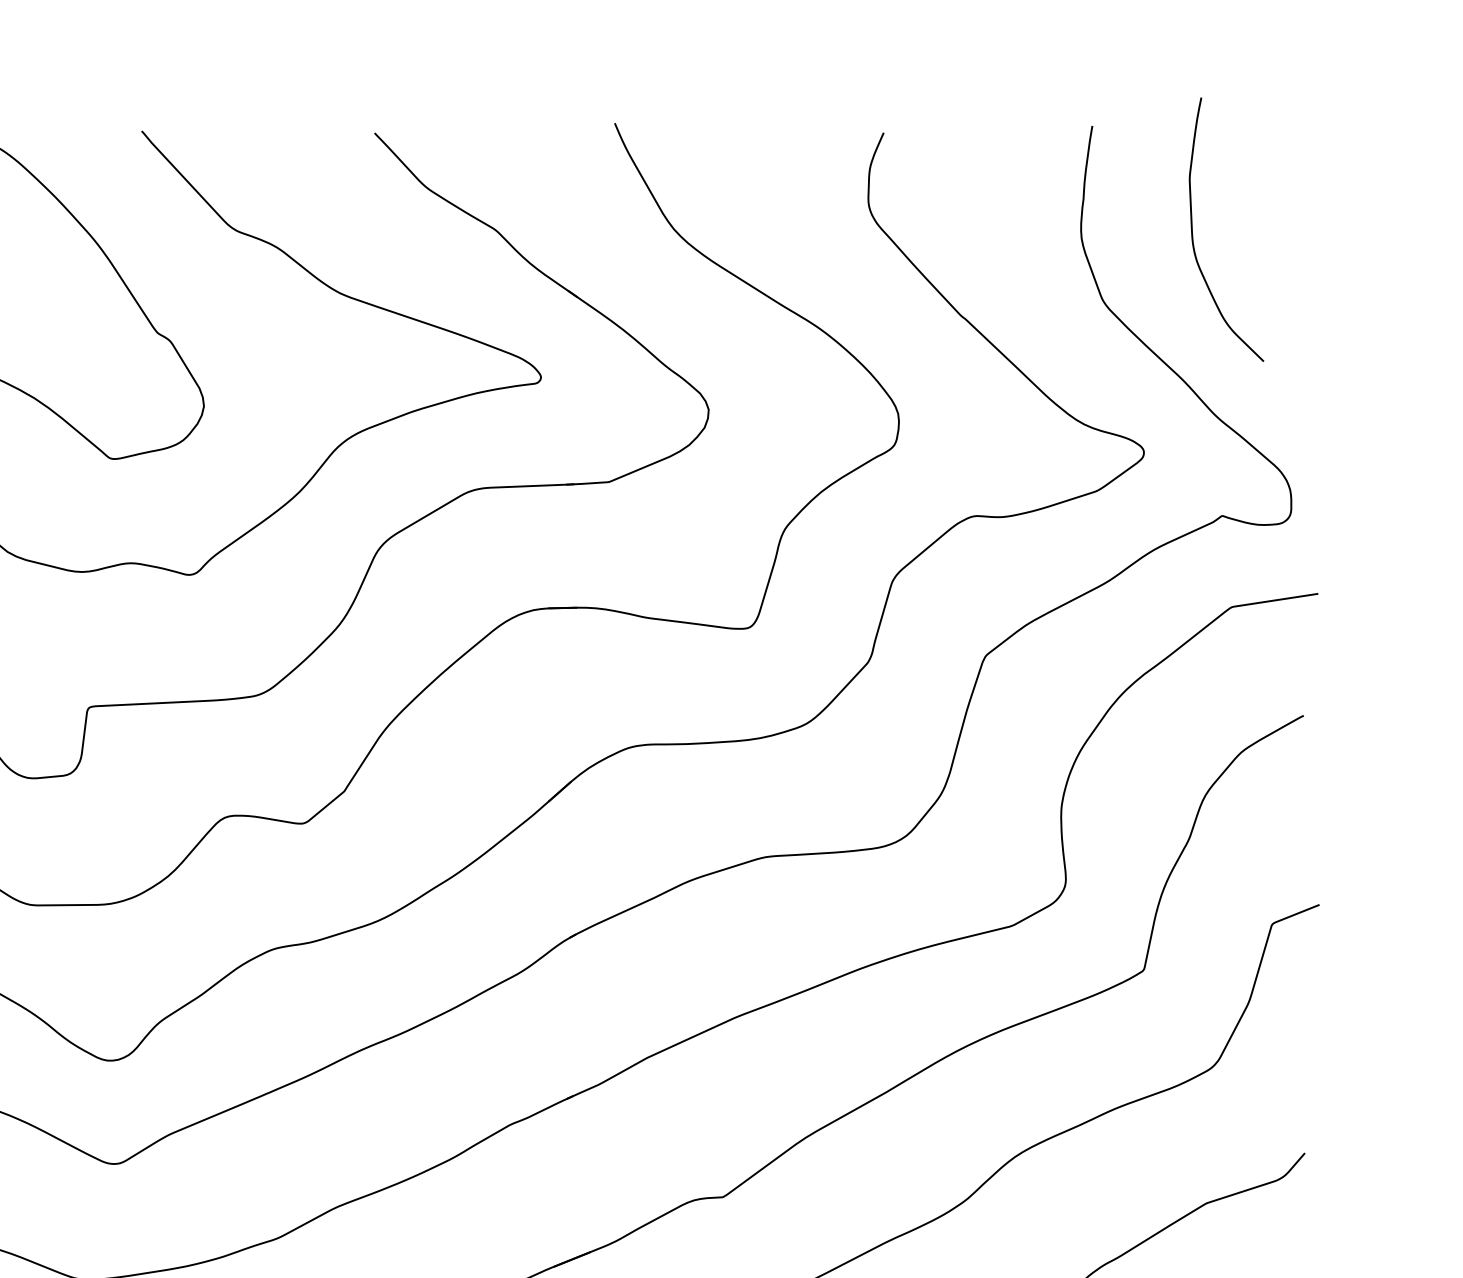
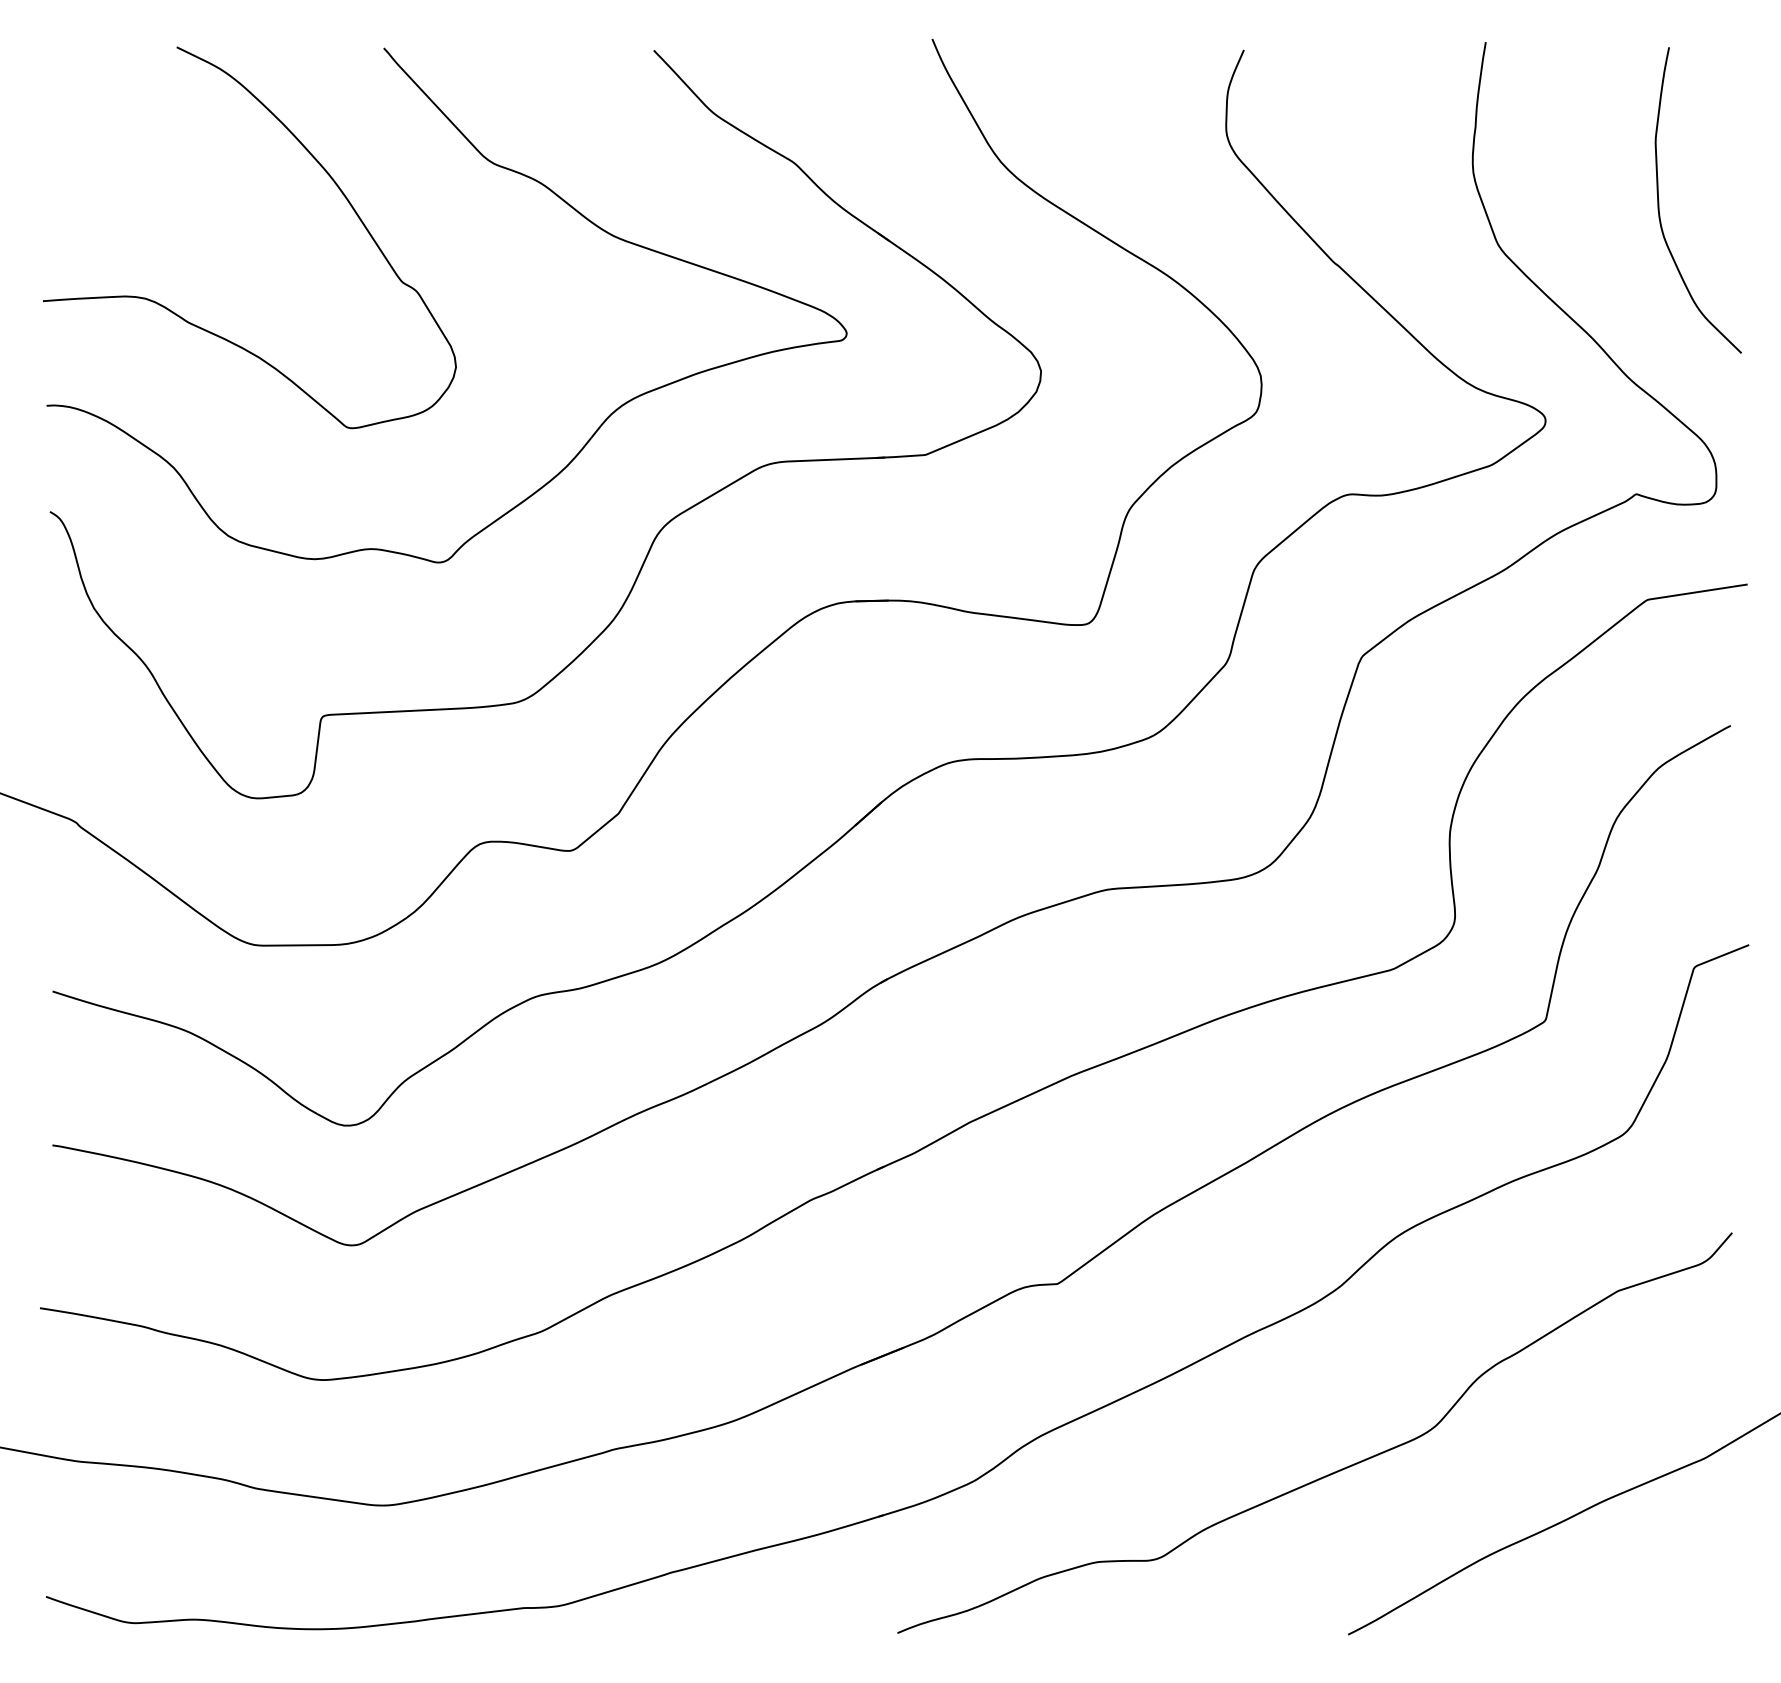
curve: (1193, 229) -> (1659, 200), moved

